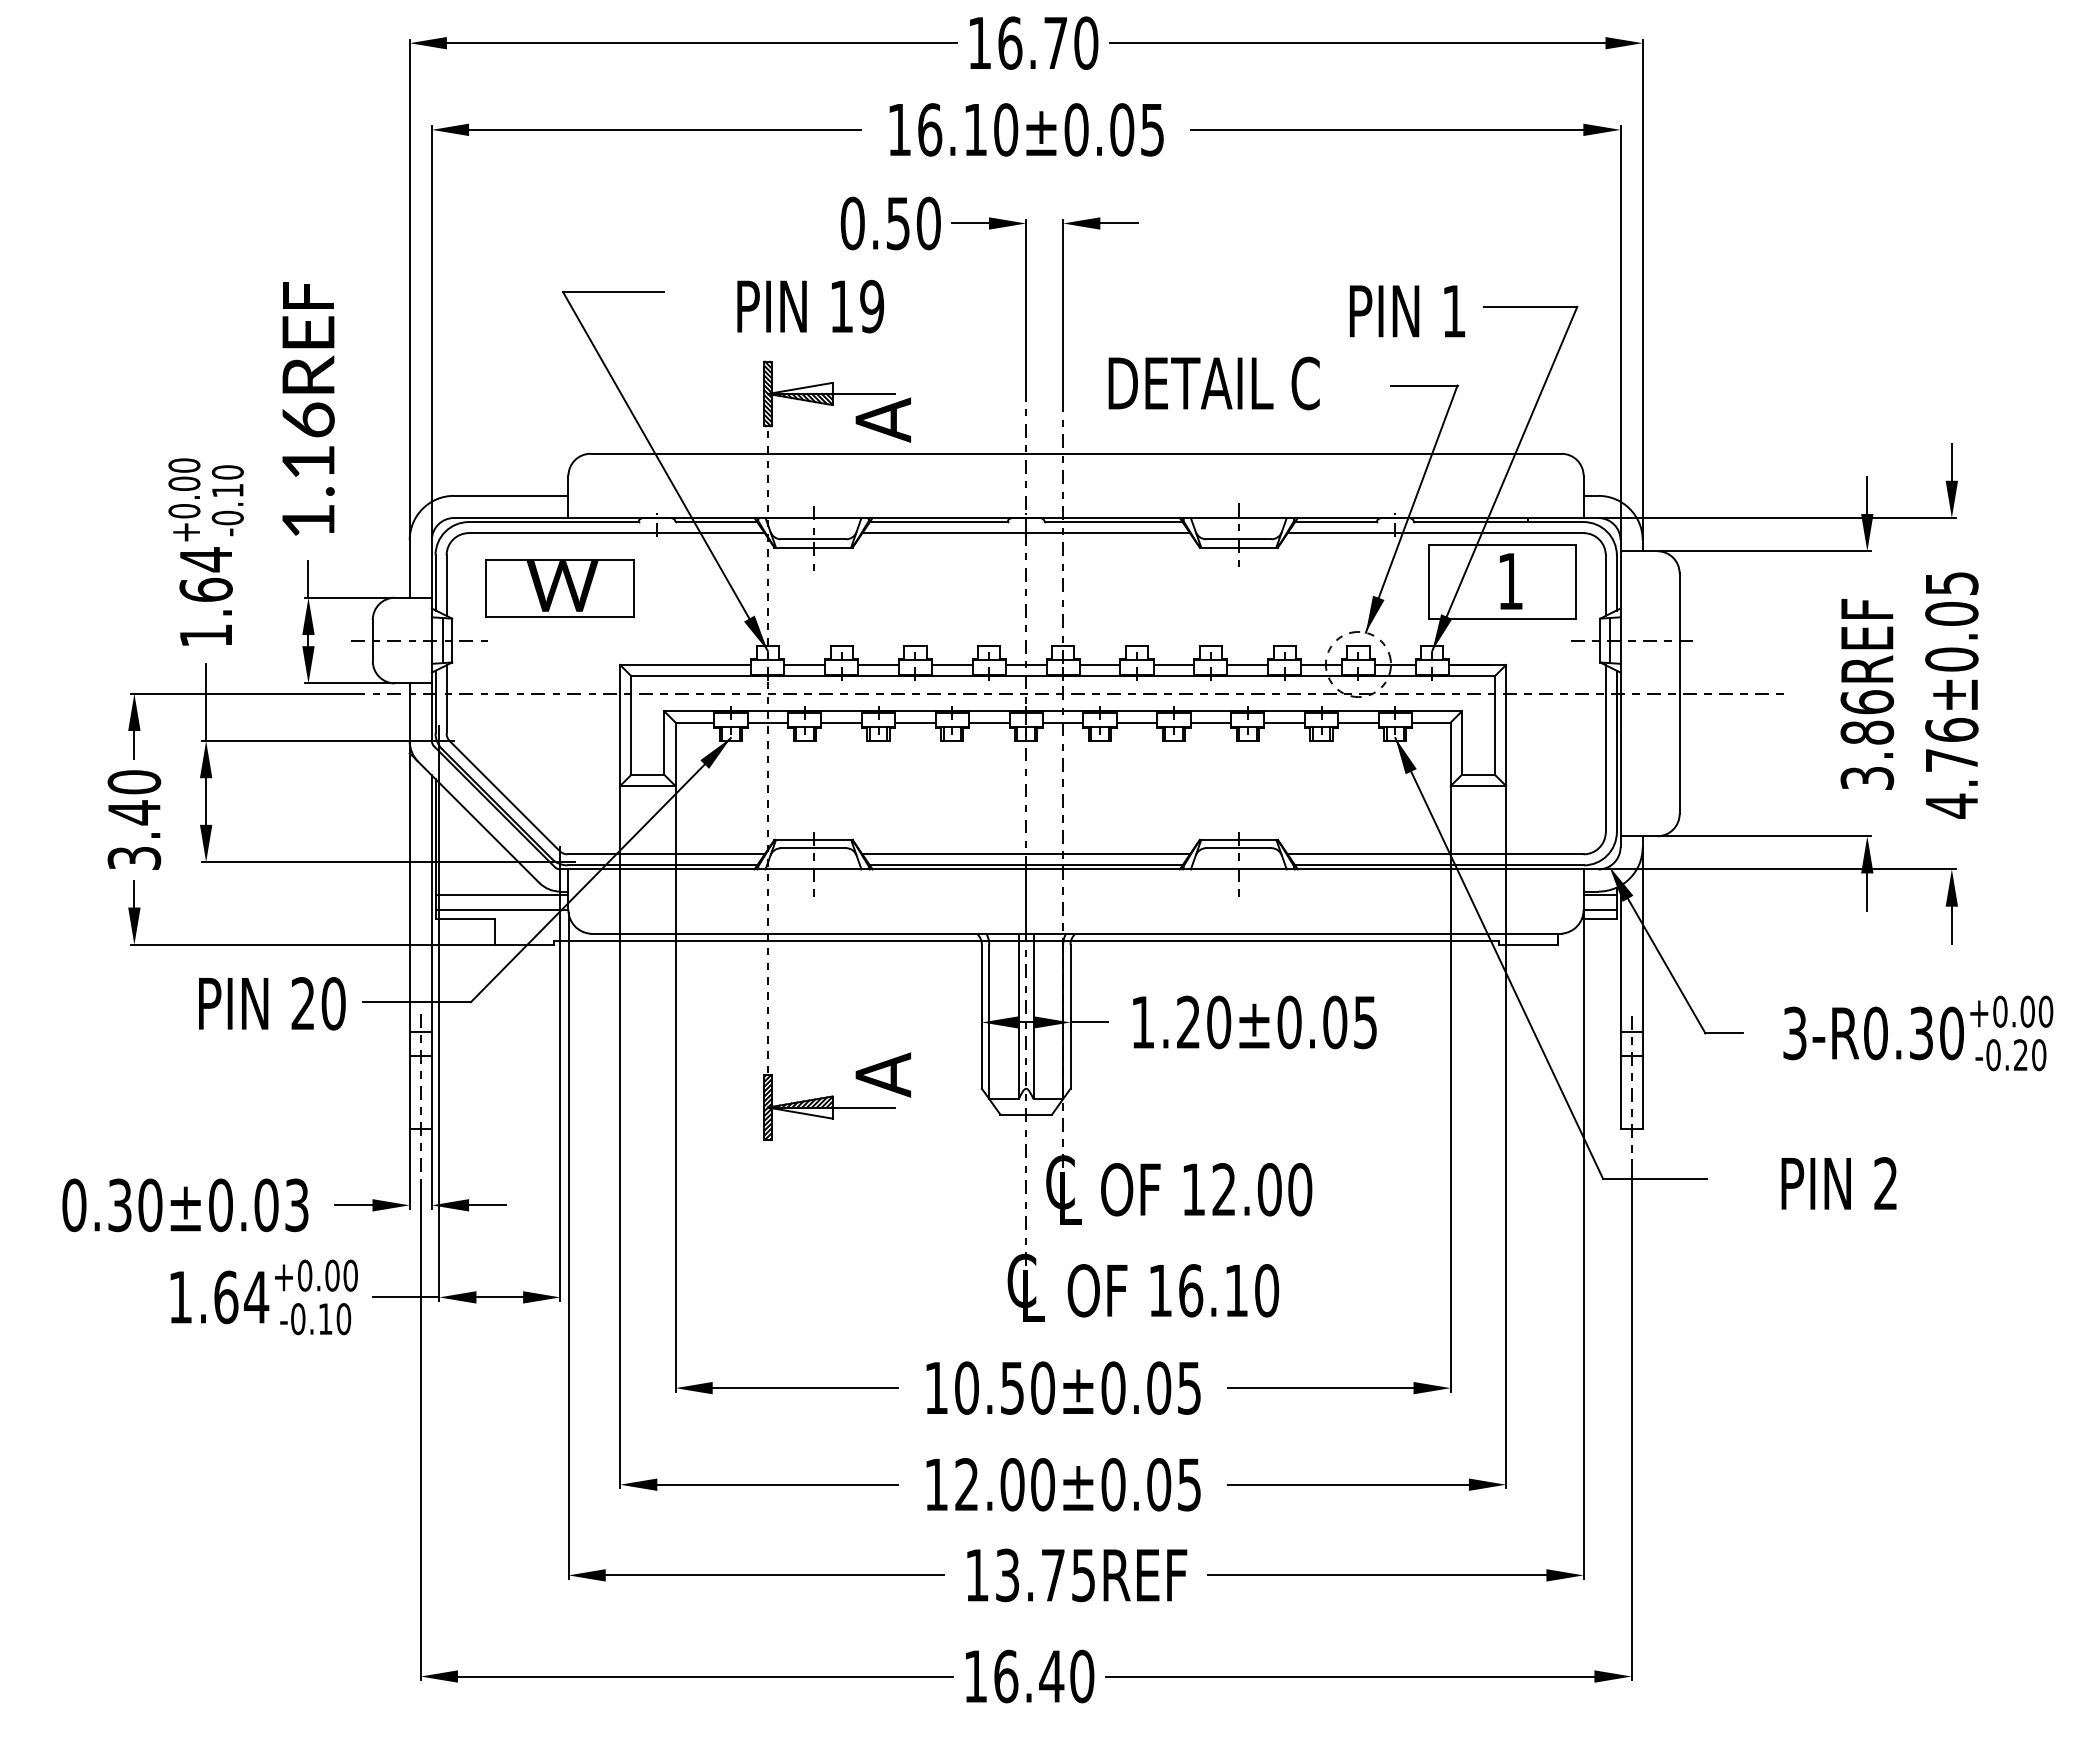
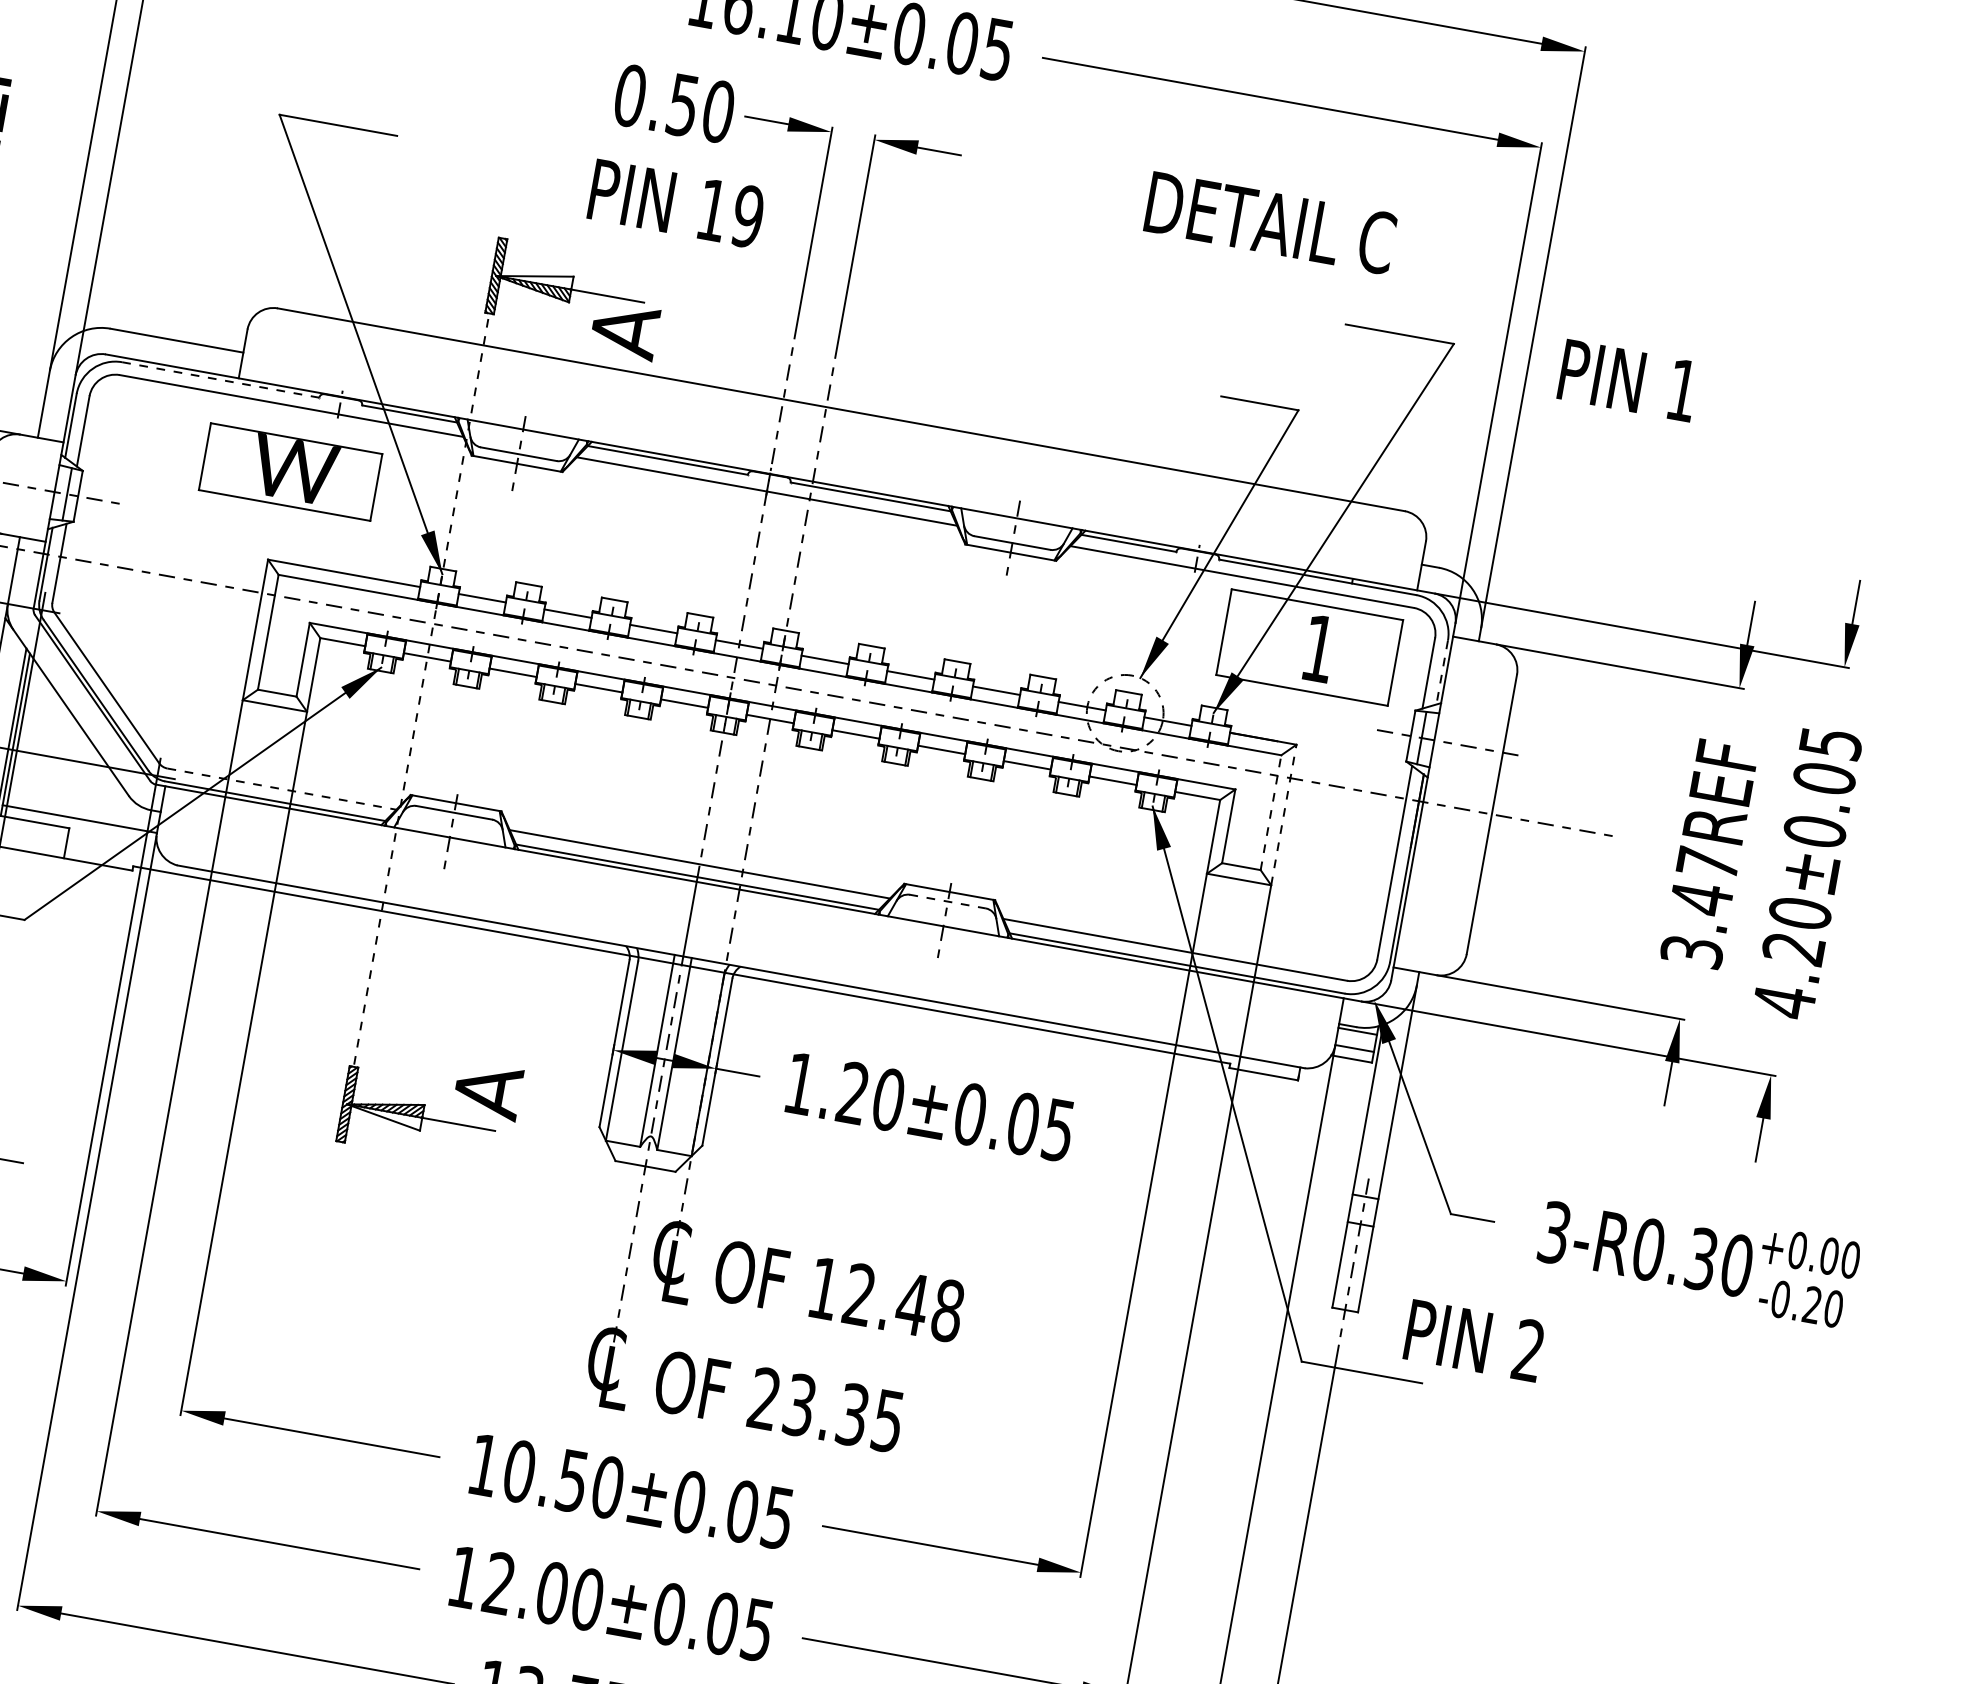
text: (810, 306) -> (676, 203), moved
text: (1407, 311) -> (1628, 380), moved
text: (1213, 383) -> (1269, 222), moved
line: (553, 522) -> (220, 380), solid -> dashed
line: (1616, 582) -> (1441, 672), solid -> dashed
part: (559, 588) -> (290, 472), moved
text: (1867, 717) -> (1704, 881), 3.86REF -> 3.47REF
line: (1495, 724) -> (1271, 811), solid -> dashed
line: (1506, 725) -> (1284, 815), solid -> dashed
text: (1951, 744) -> (1796, 930), 4.76±0.05 -> 4.20±0.05
line: (1238, 848) -> (947, 901), solid -> dashed
line: (666, 854) -> (282, 789), solid -> dashed
line: (501, 894) -> (82, 801), removed
text: (1838, 1183) -> (1473, 1340), moved
text: (1284, 1189) -> (929, 1307), 12.00 -> 12.48
text: (1214, 1290) -> (827, 1409), 16.10 -> 23.35

